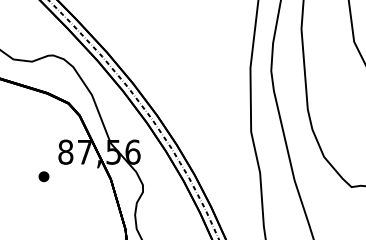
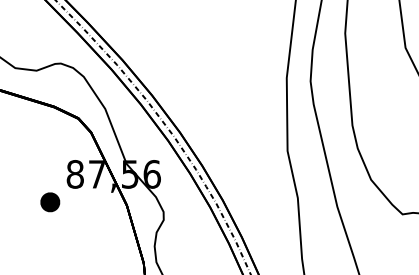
part: (43, 176) -> (49, 202), size x1.6

